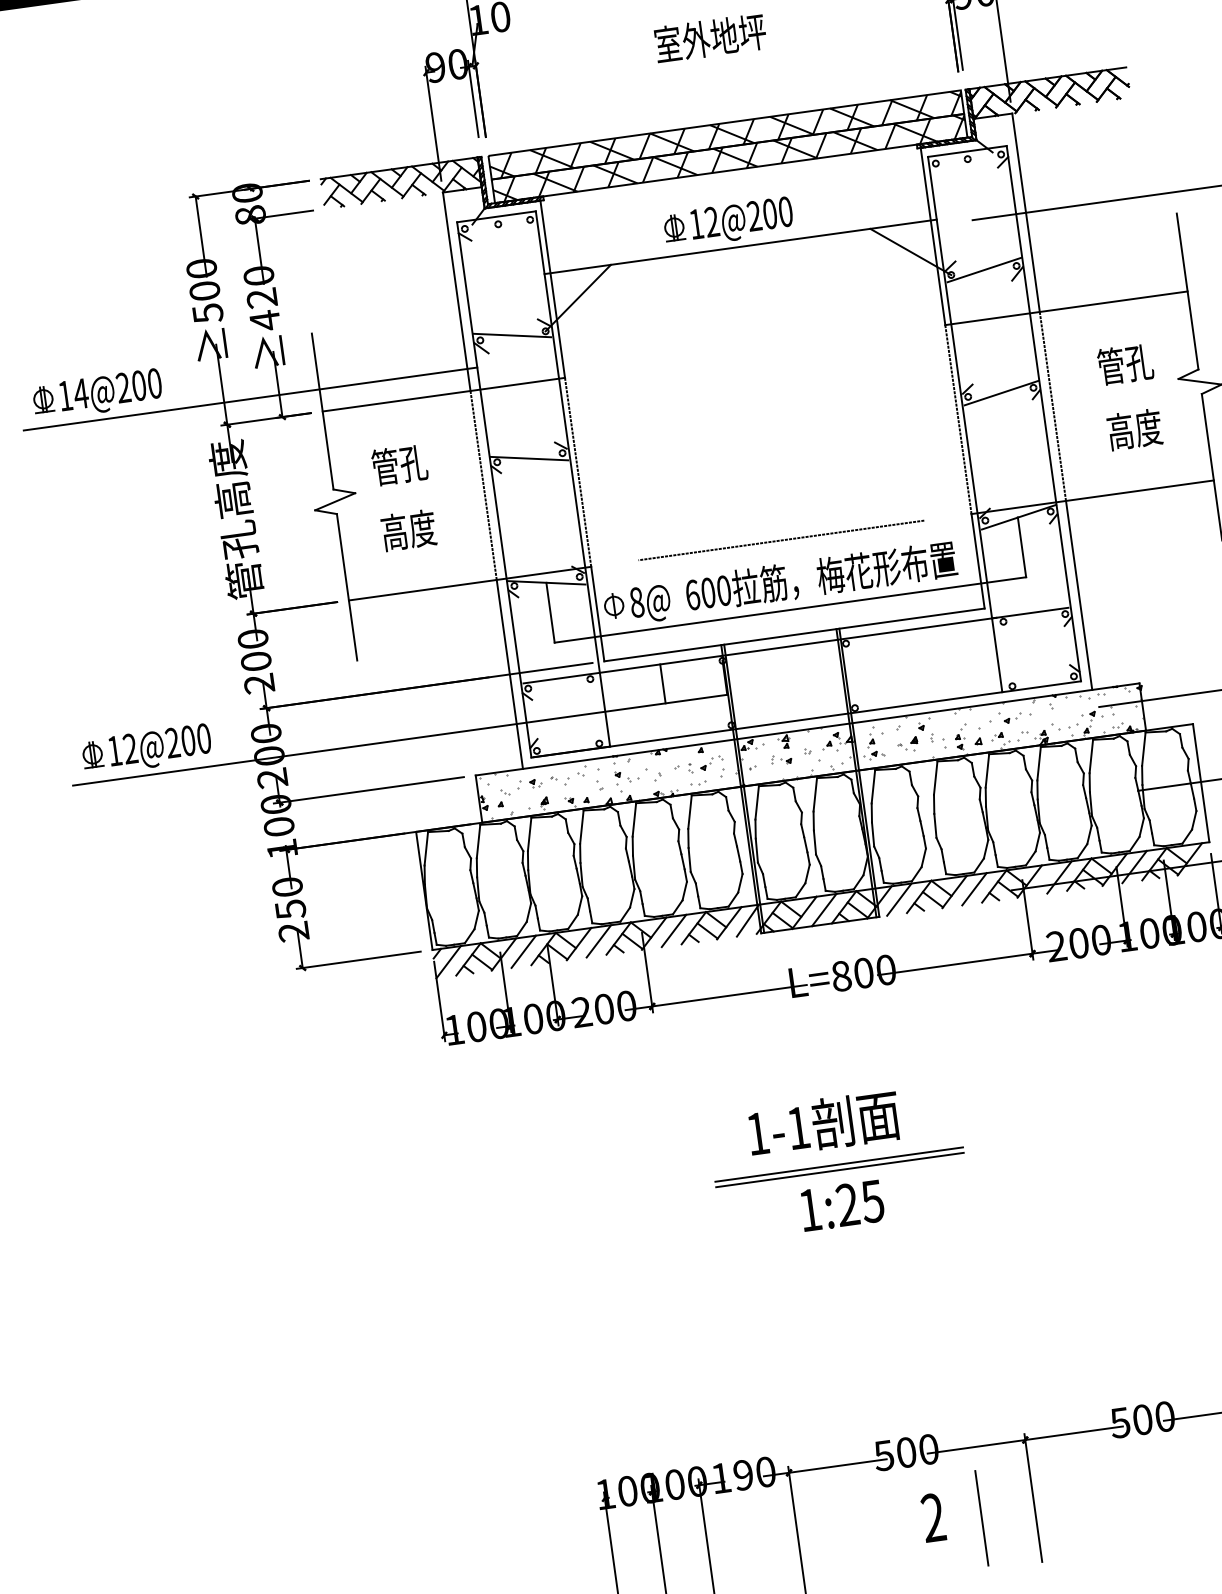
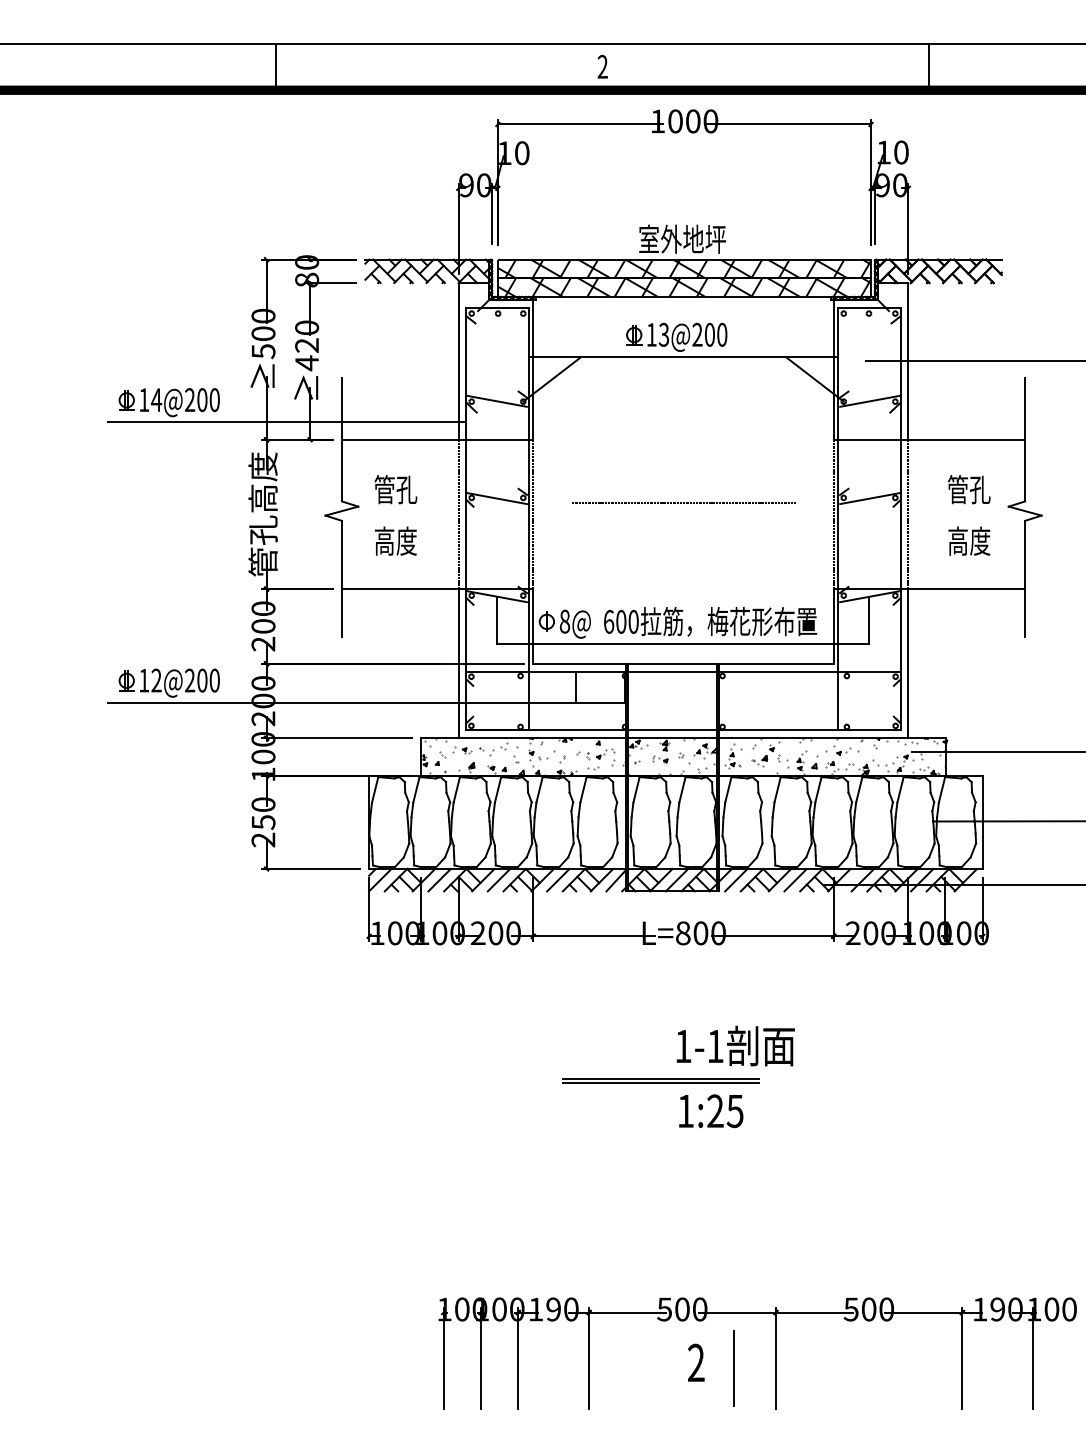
text: (710, 37) -> (682, 238), moved
text: (711, 221) -> (663, 334), 12@200 -> 13@200
line: (781, 539) -> (683, 502), moved
text: (823, 1123) -> (735, 1045), moved
text: (842, 1205) -> (711, 1111), moved

